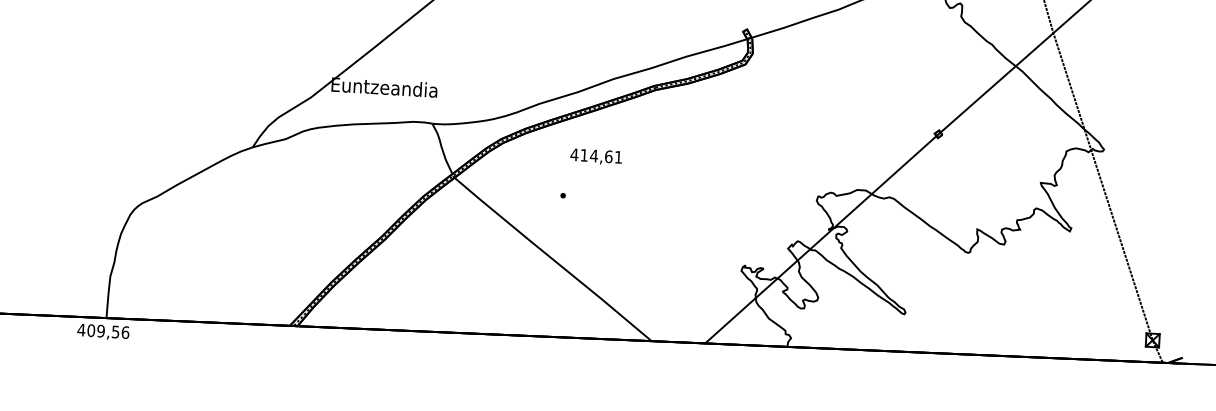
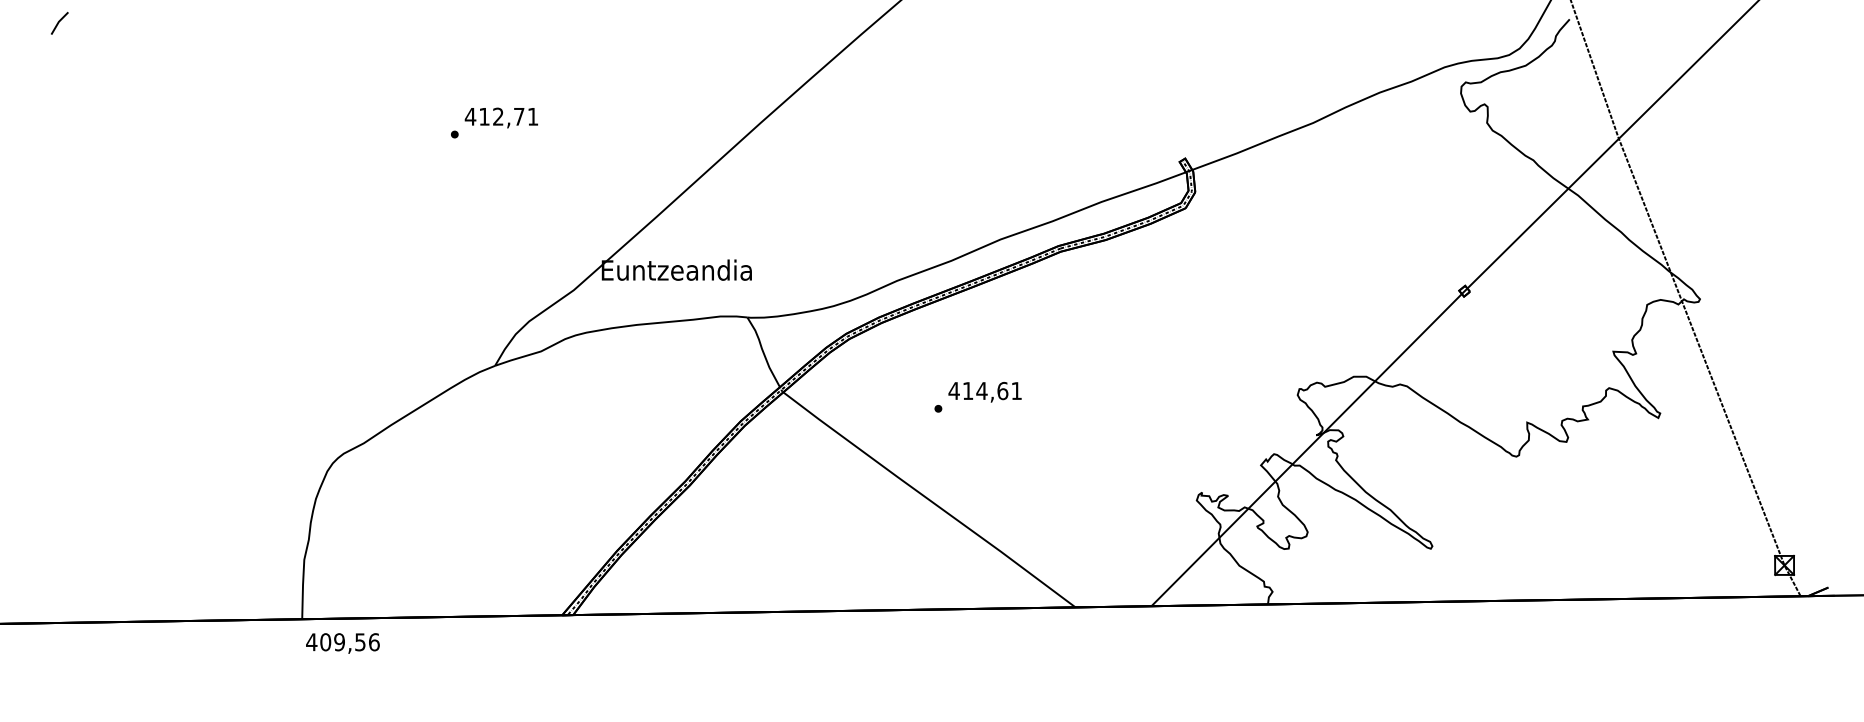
text: (595, 157) -> (984, 392), moved
text: (103, 332) -> (342, 643), moved

